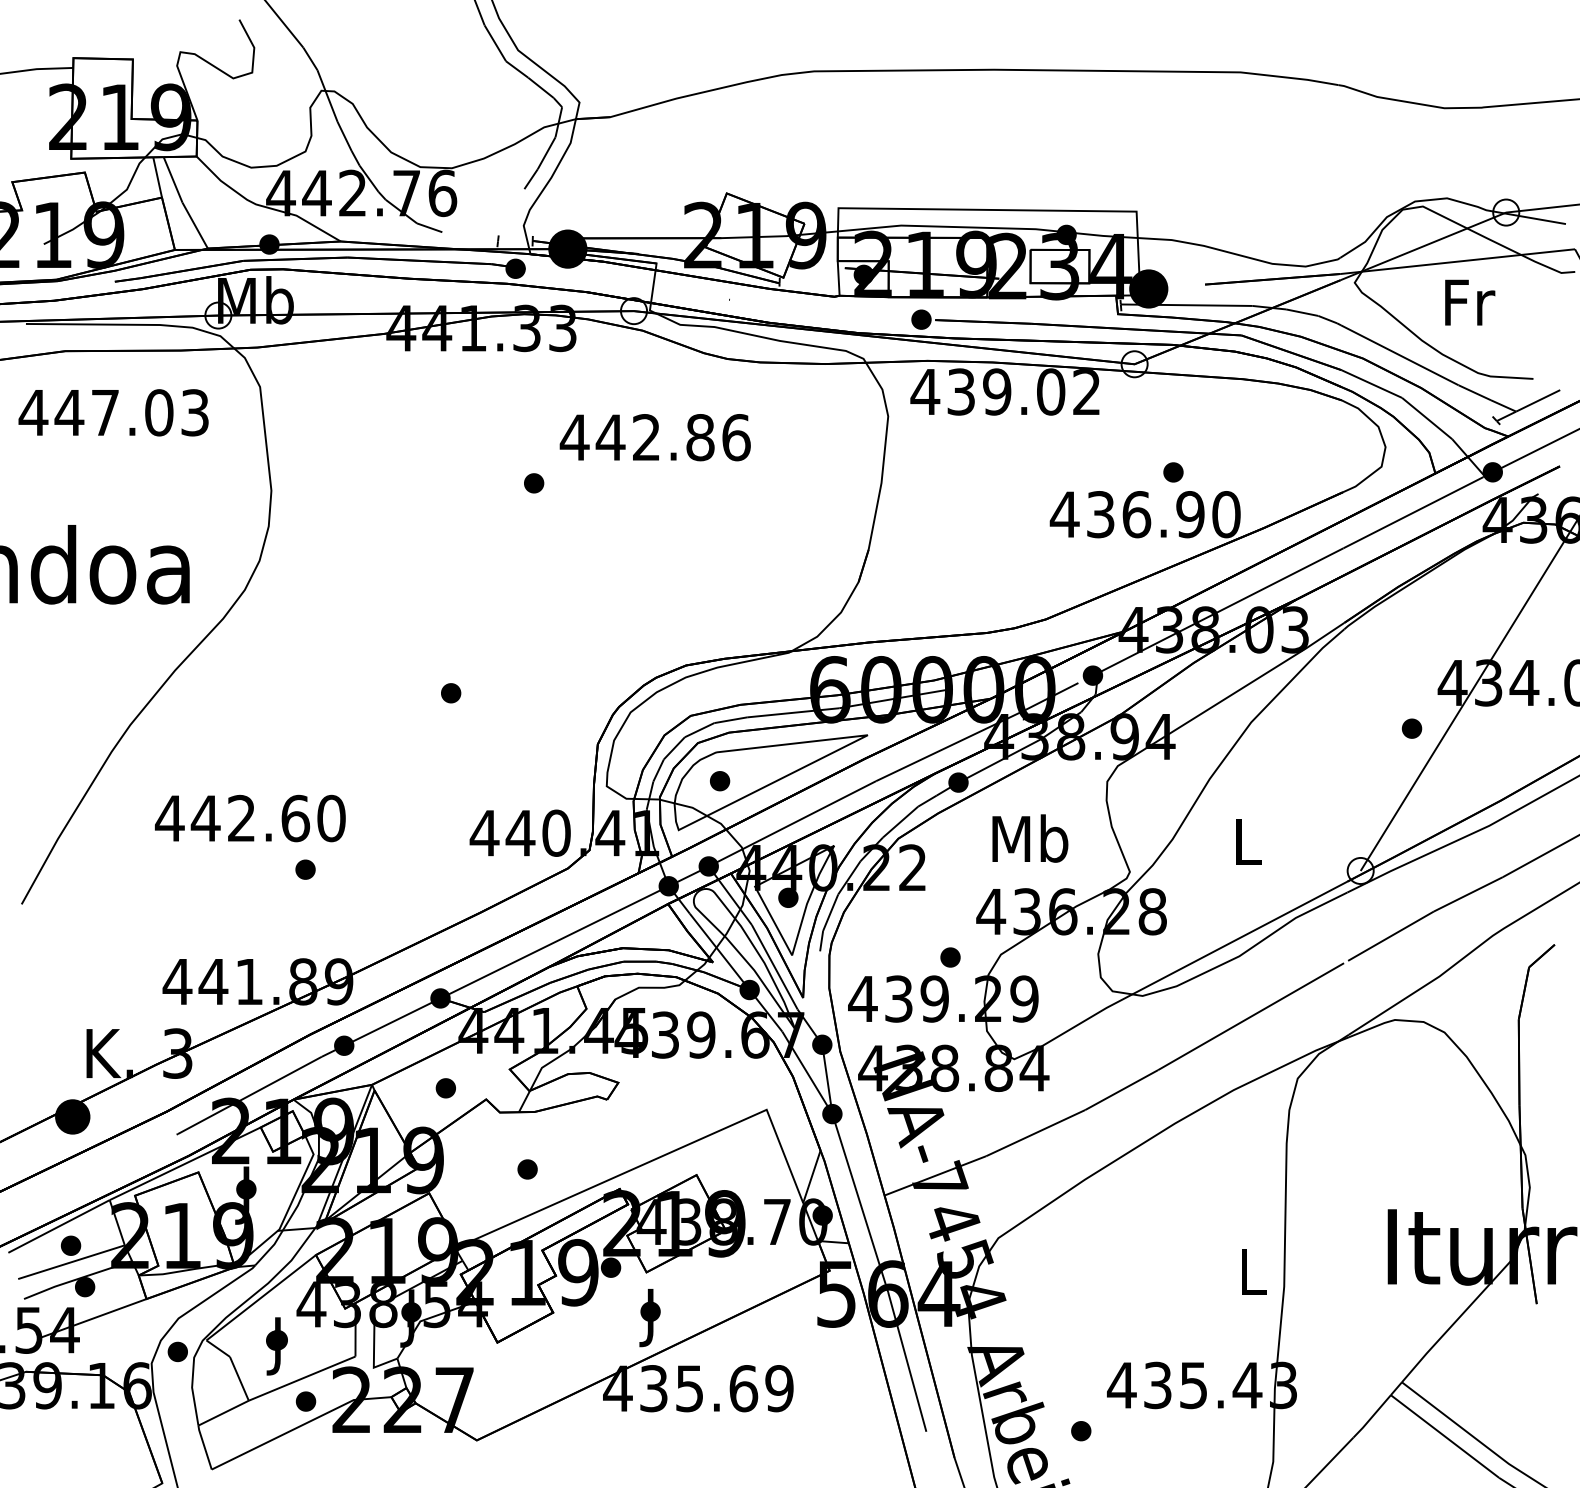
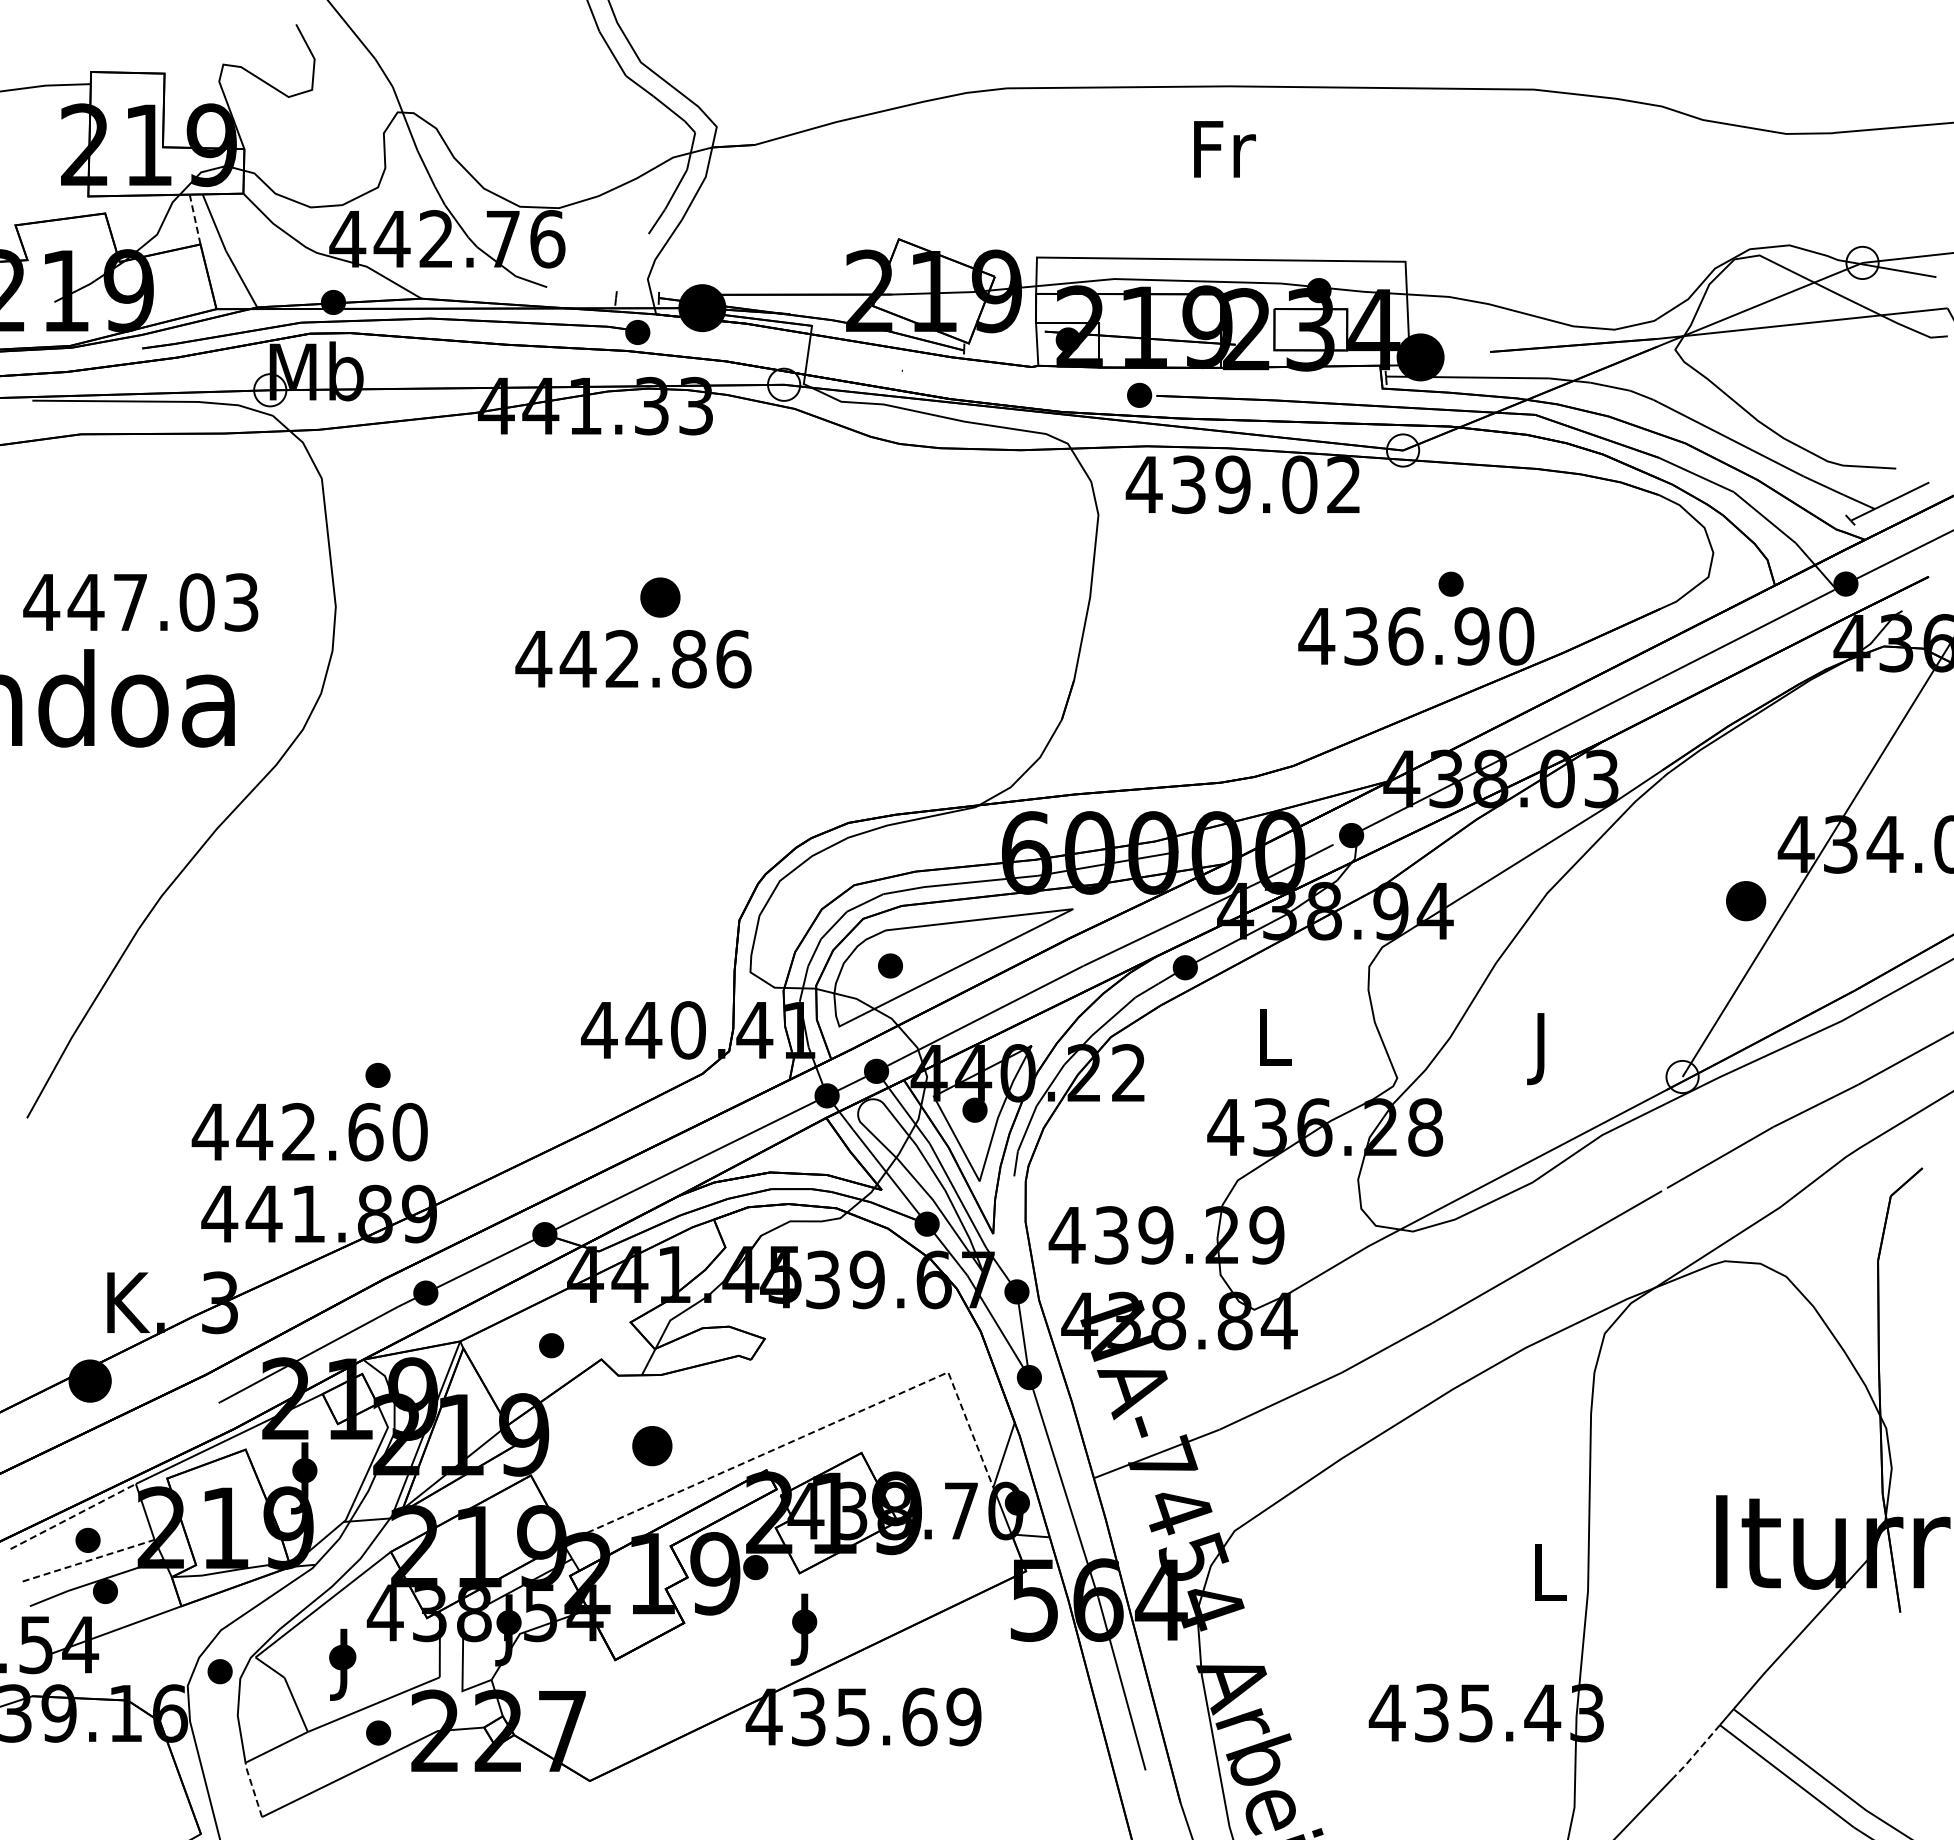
line: (157, 178) -> (195, 220), solid -> dashed
text: (1469, 302) -> (1224, 149), moved
text: (113, 412) -> (140, 602), moved
text: (655, 437) -> (633, 659), moved
part: (534, 483) -> (660, 597), size x1.6
part: (450, 692) -> (557, 856), removed
part: (1411, 728) -> (1745, 900), size x1.6
text: (250, 818) -> (309, 1131), moved
text: (1030, 838) -> (1274, 1036), Mb -> L
text: (1248, 848) -> (1543, 1049), L -> J
part: (950, 957) -> (1175, 1183), removed
line: (659, 1157) -> (815, 1431), solid -> dashed
part: (527, 1169) -> (652, 1445), size x1.6
line: (59, 1226) -> (73, 1516), solid -> dashed
line: (72, 1262) -> (89, 1560), solid -> dashed
line: (1371, 1417) -> (1696, 1752), solid -> dashed
part: (1080, 1431) -> (1336, 1769), removed
line: (204, 1447) -> (253, 1789), solid -> dashed

